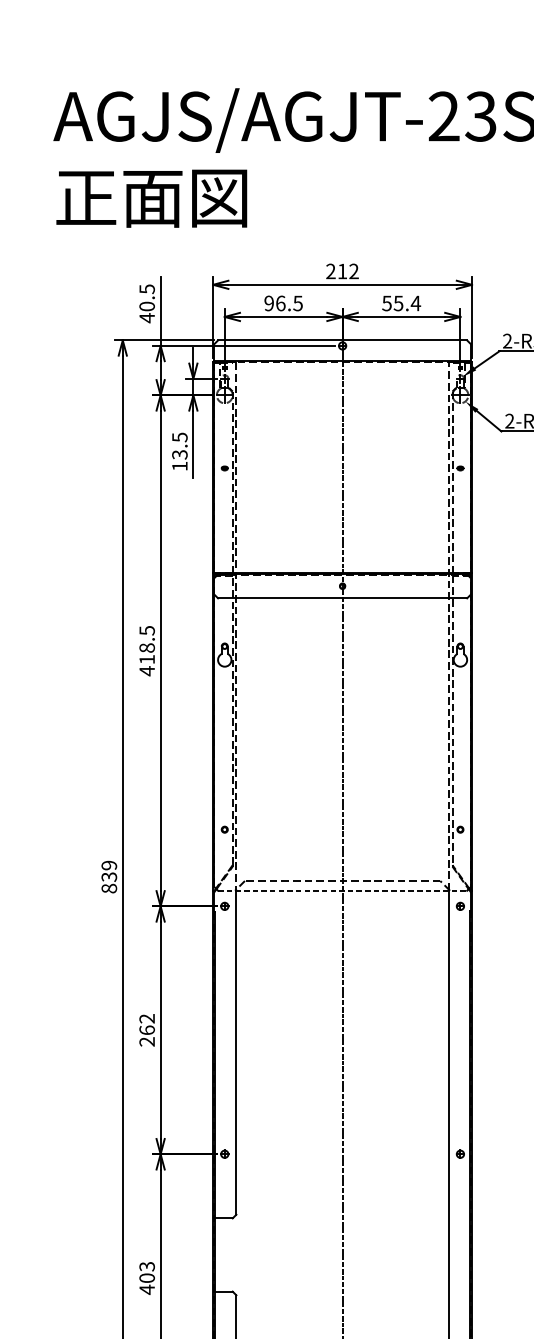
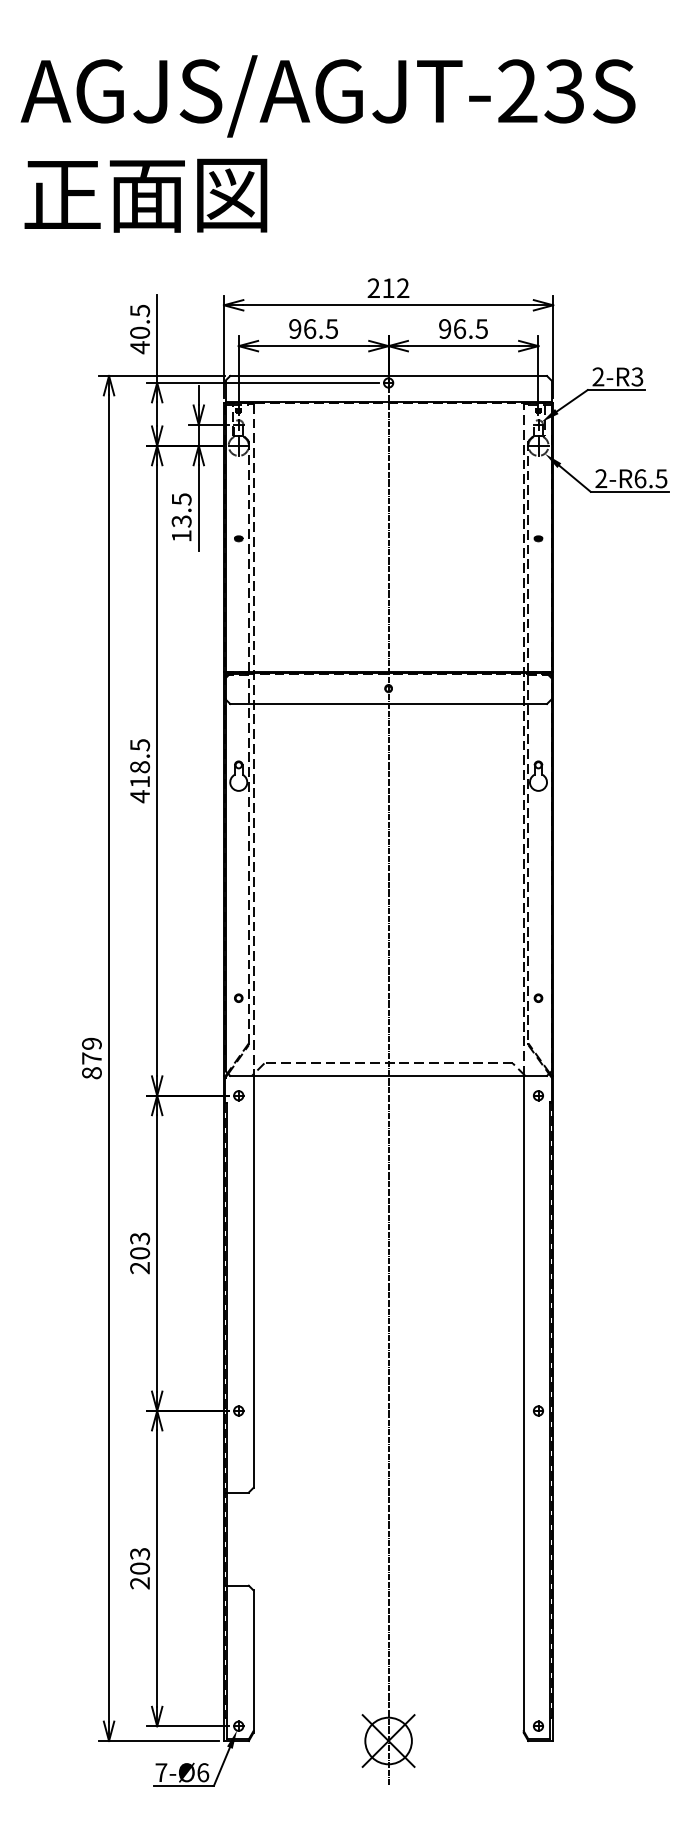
text: (401, 303) -> (463, 328), 55.4 -> 96.5
text: (108, 877) -> (91, 1058), 839 -> 879
line: (343, 890) -> (389, 1075), dashed -> solid
text: (147, 1024) -> (140, 1245), 262 -> 203
text: (146, 1289) -> (139, 1583), 403 -> 203

